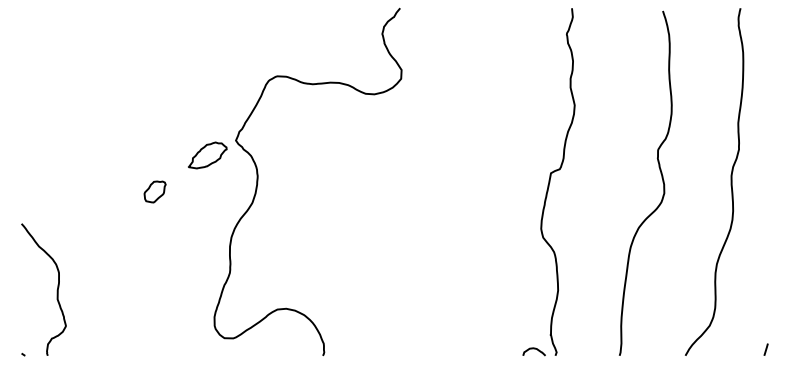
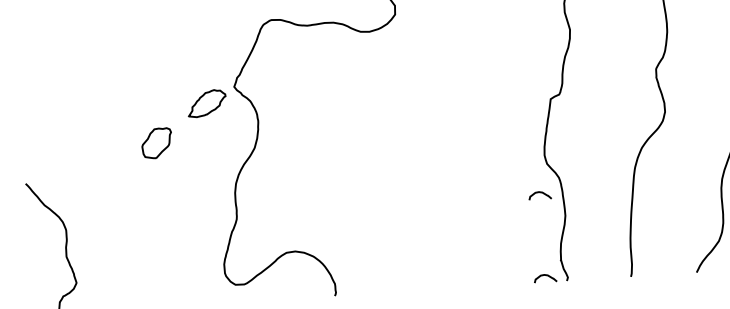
part: (154, 191) -> (156, 142), size x1.4
curve: (533, 266) -> (539, 193), added

